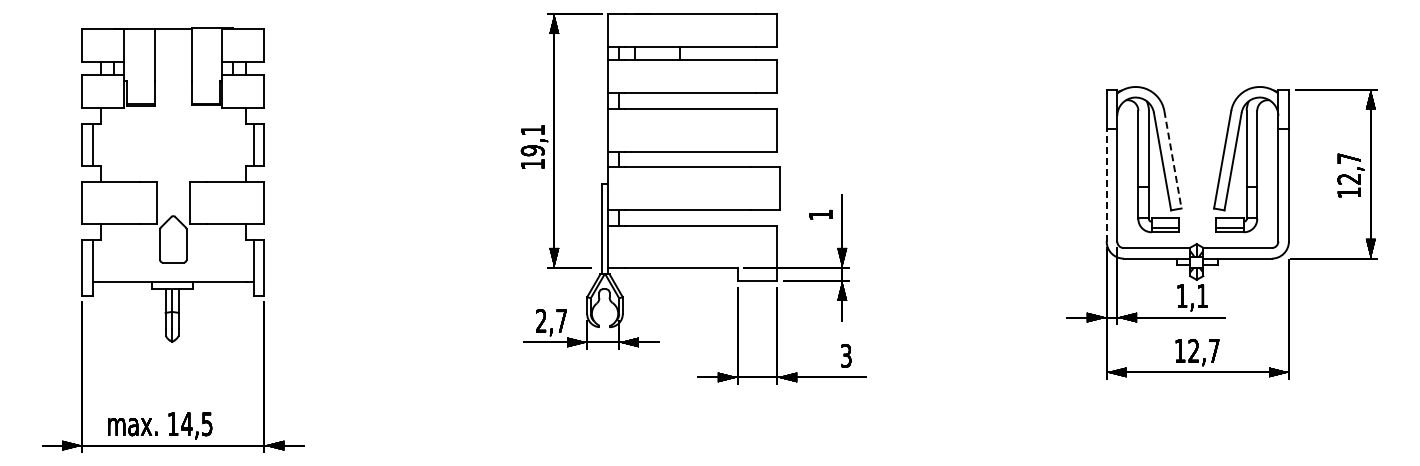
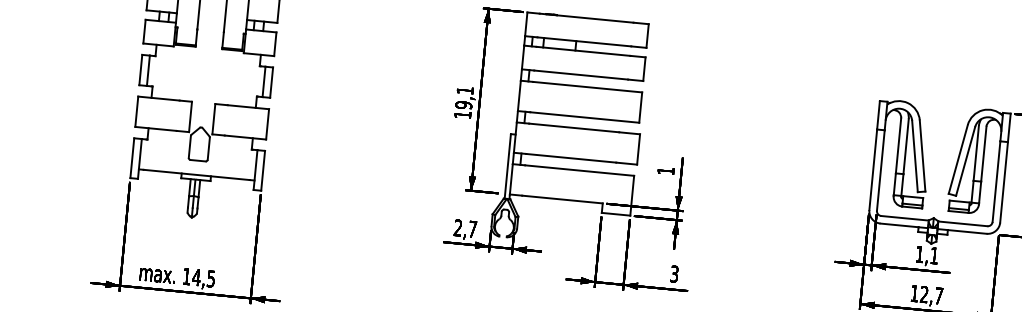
line: (1172, 159) -> (922, 155), dashed -> solid
line: (1106, 184) -> (873, 169), dashed -> solid

